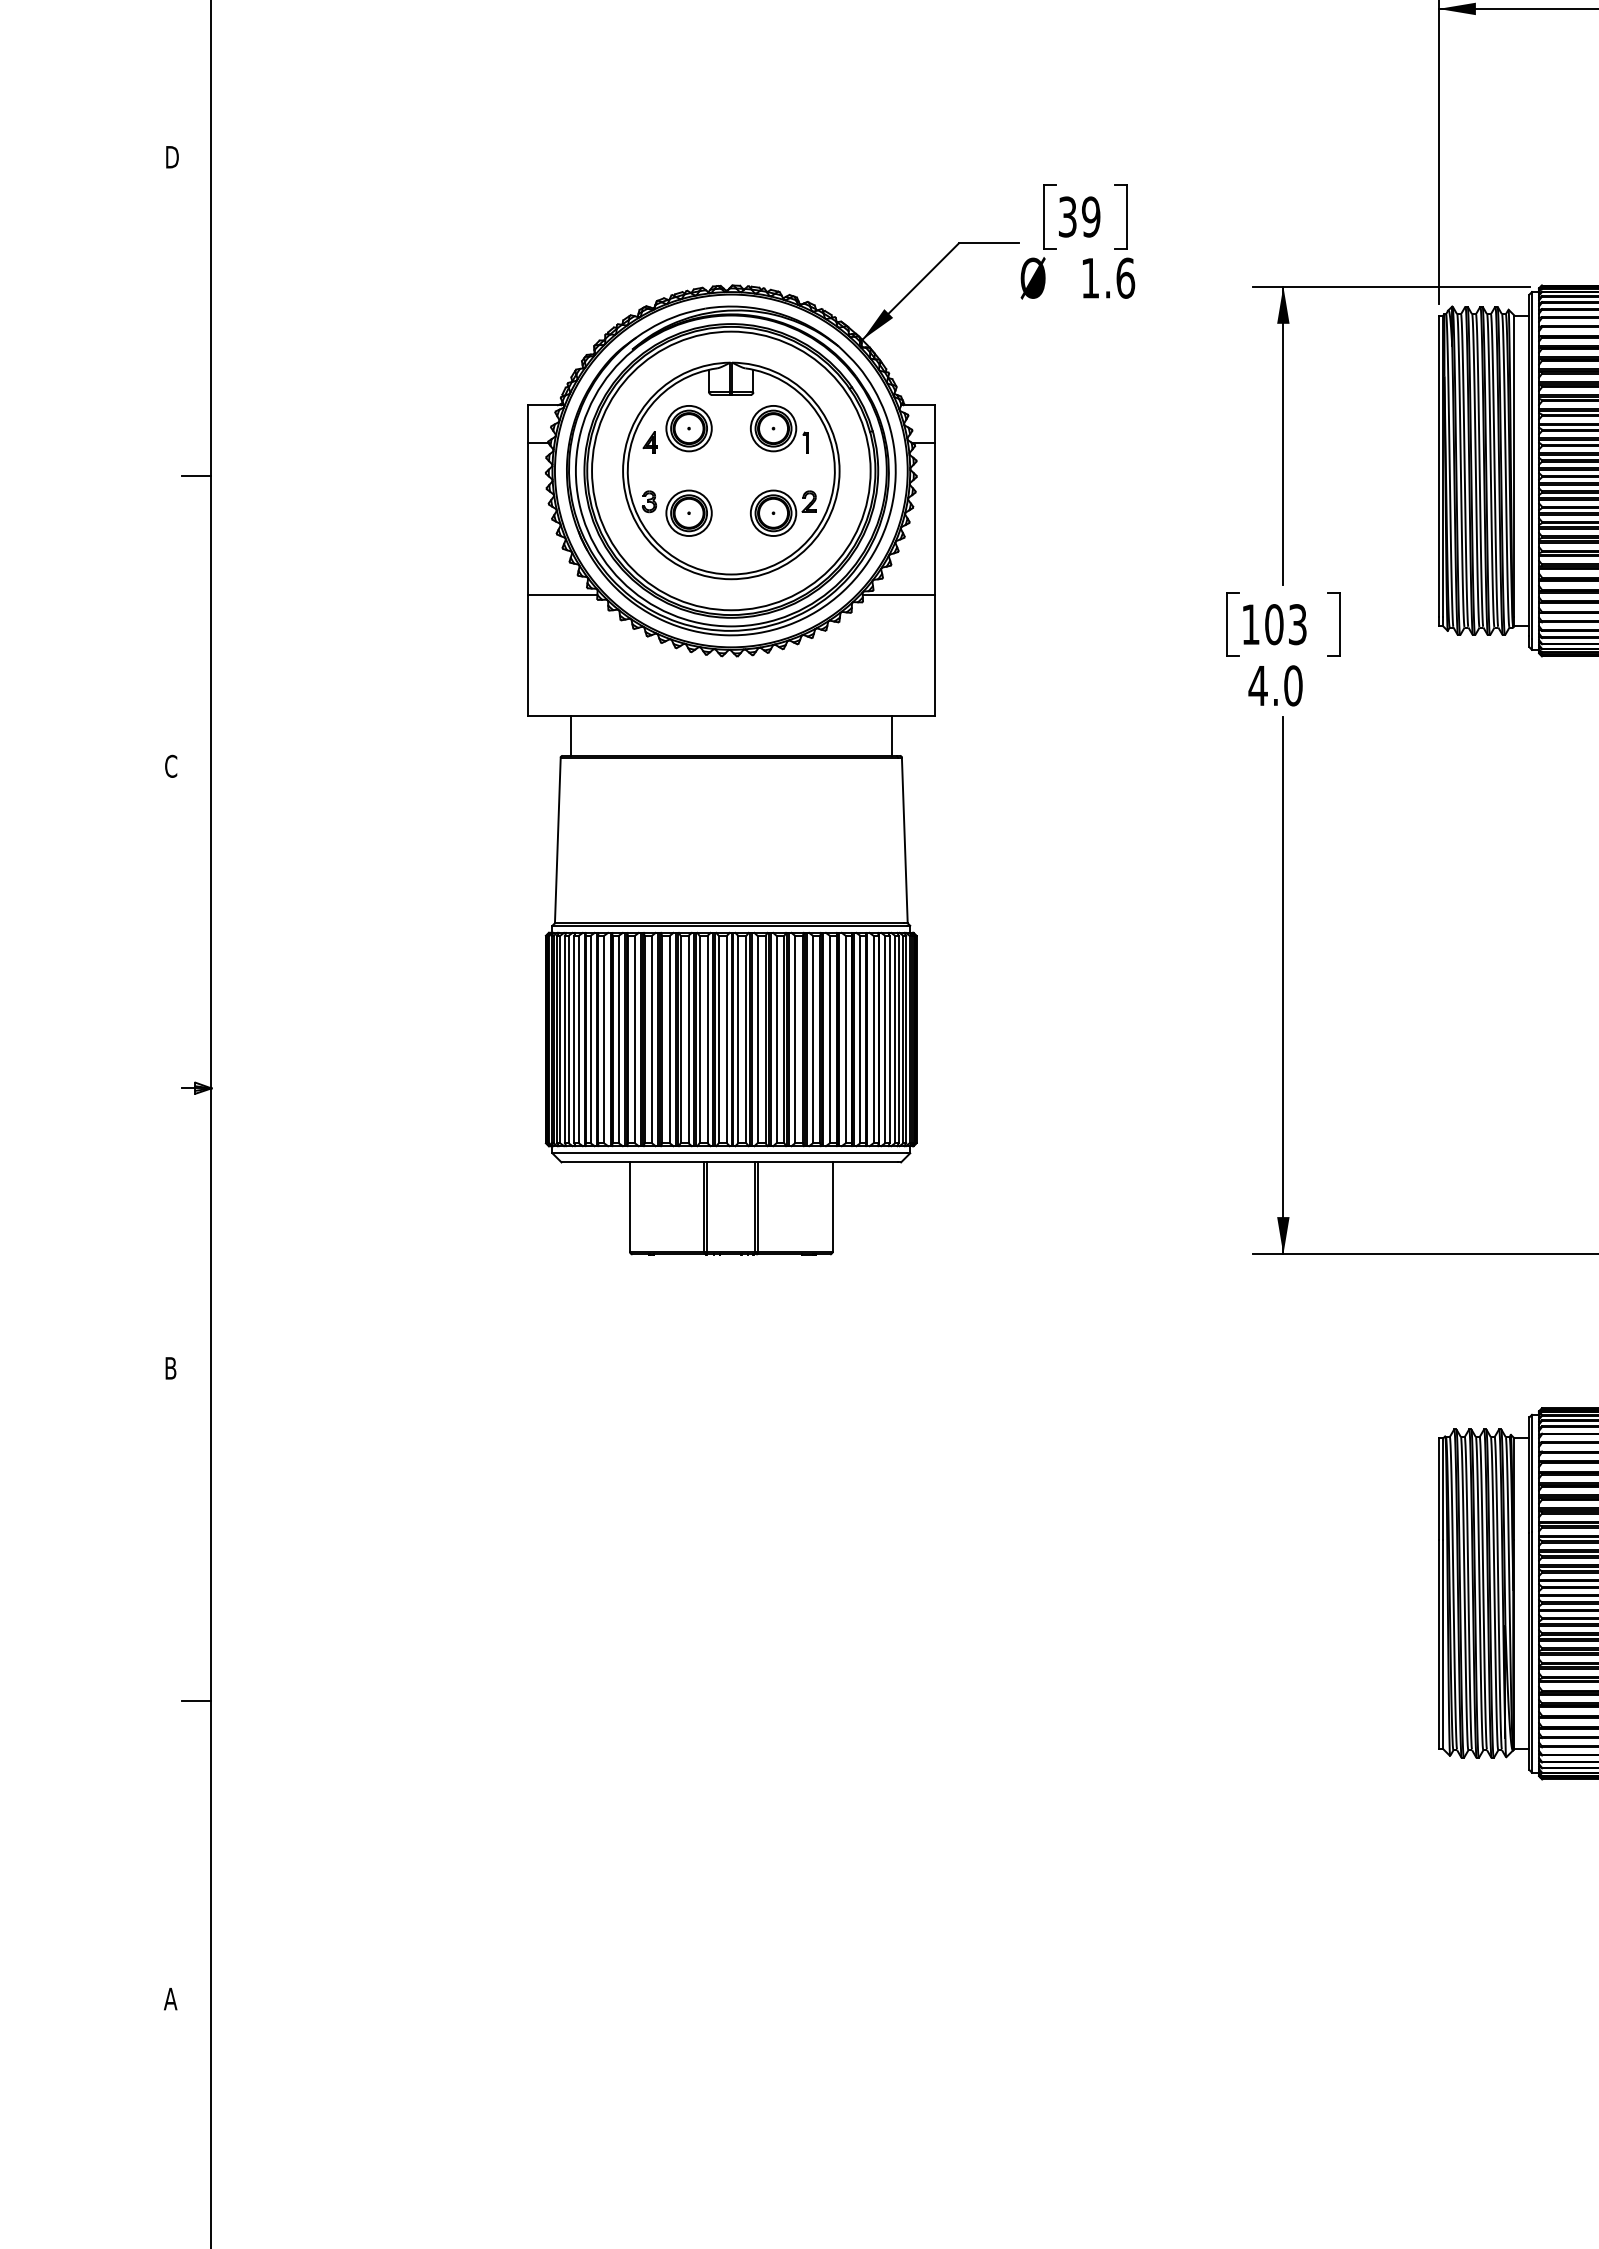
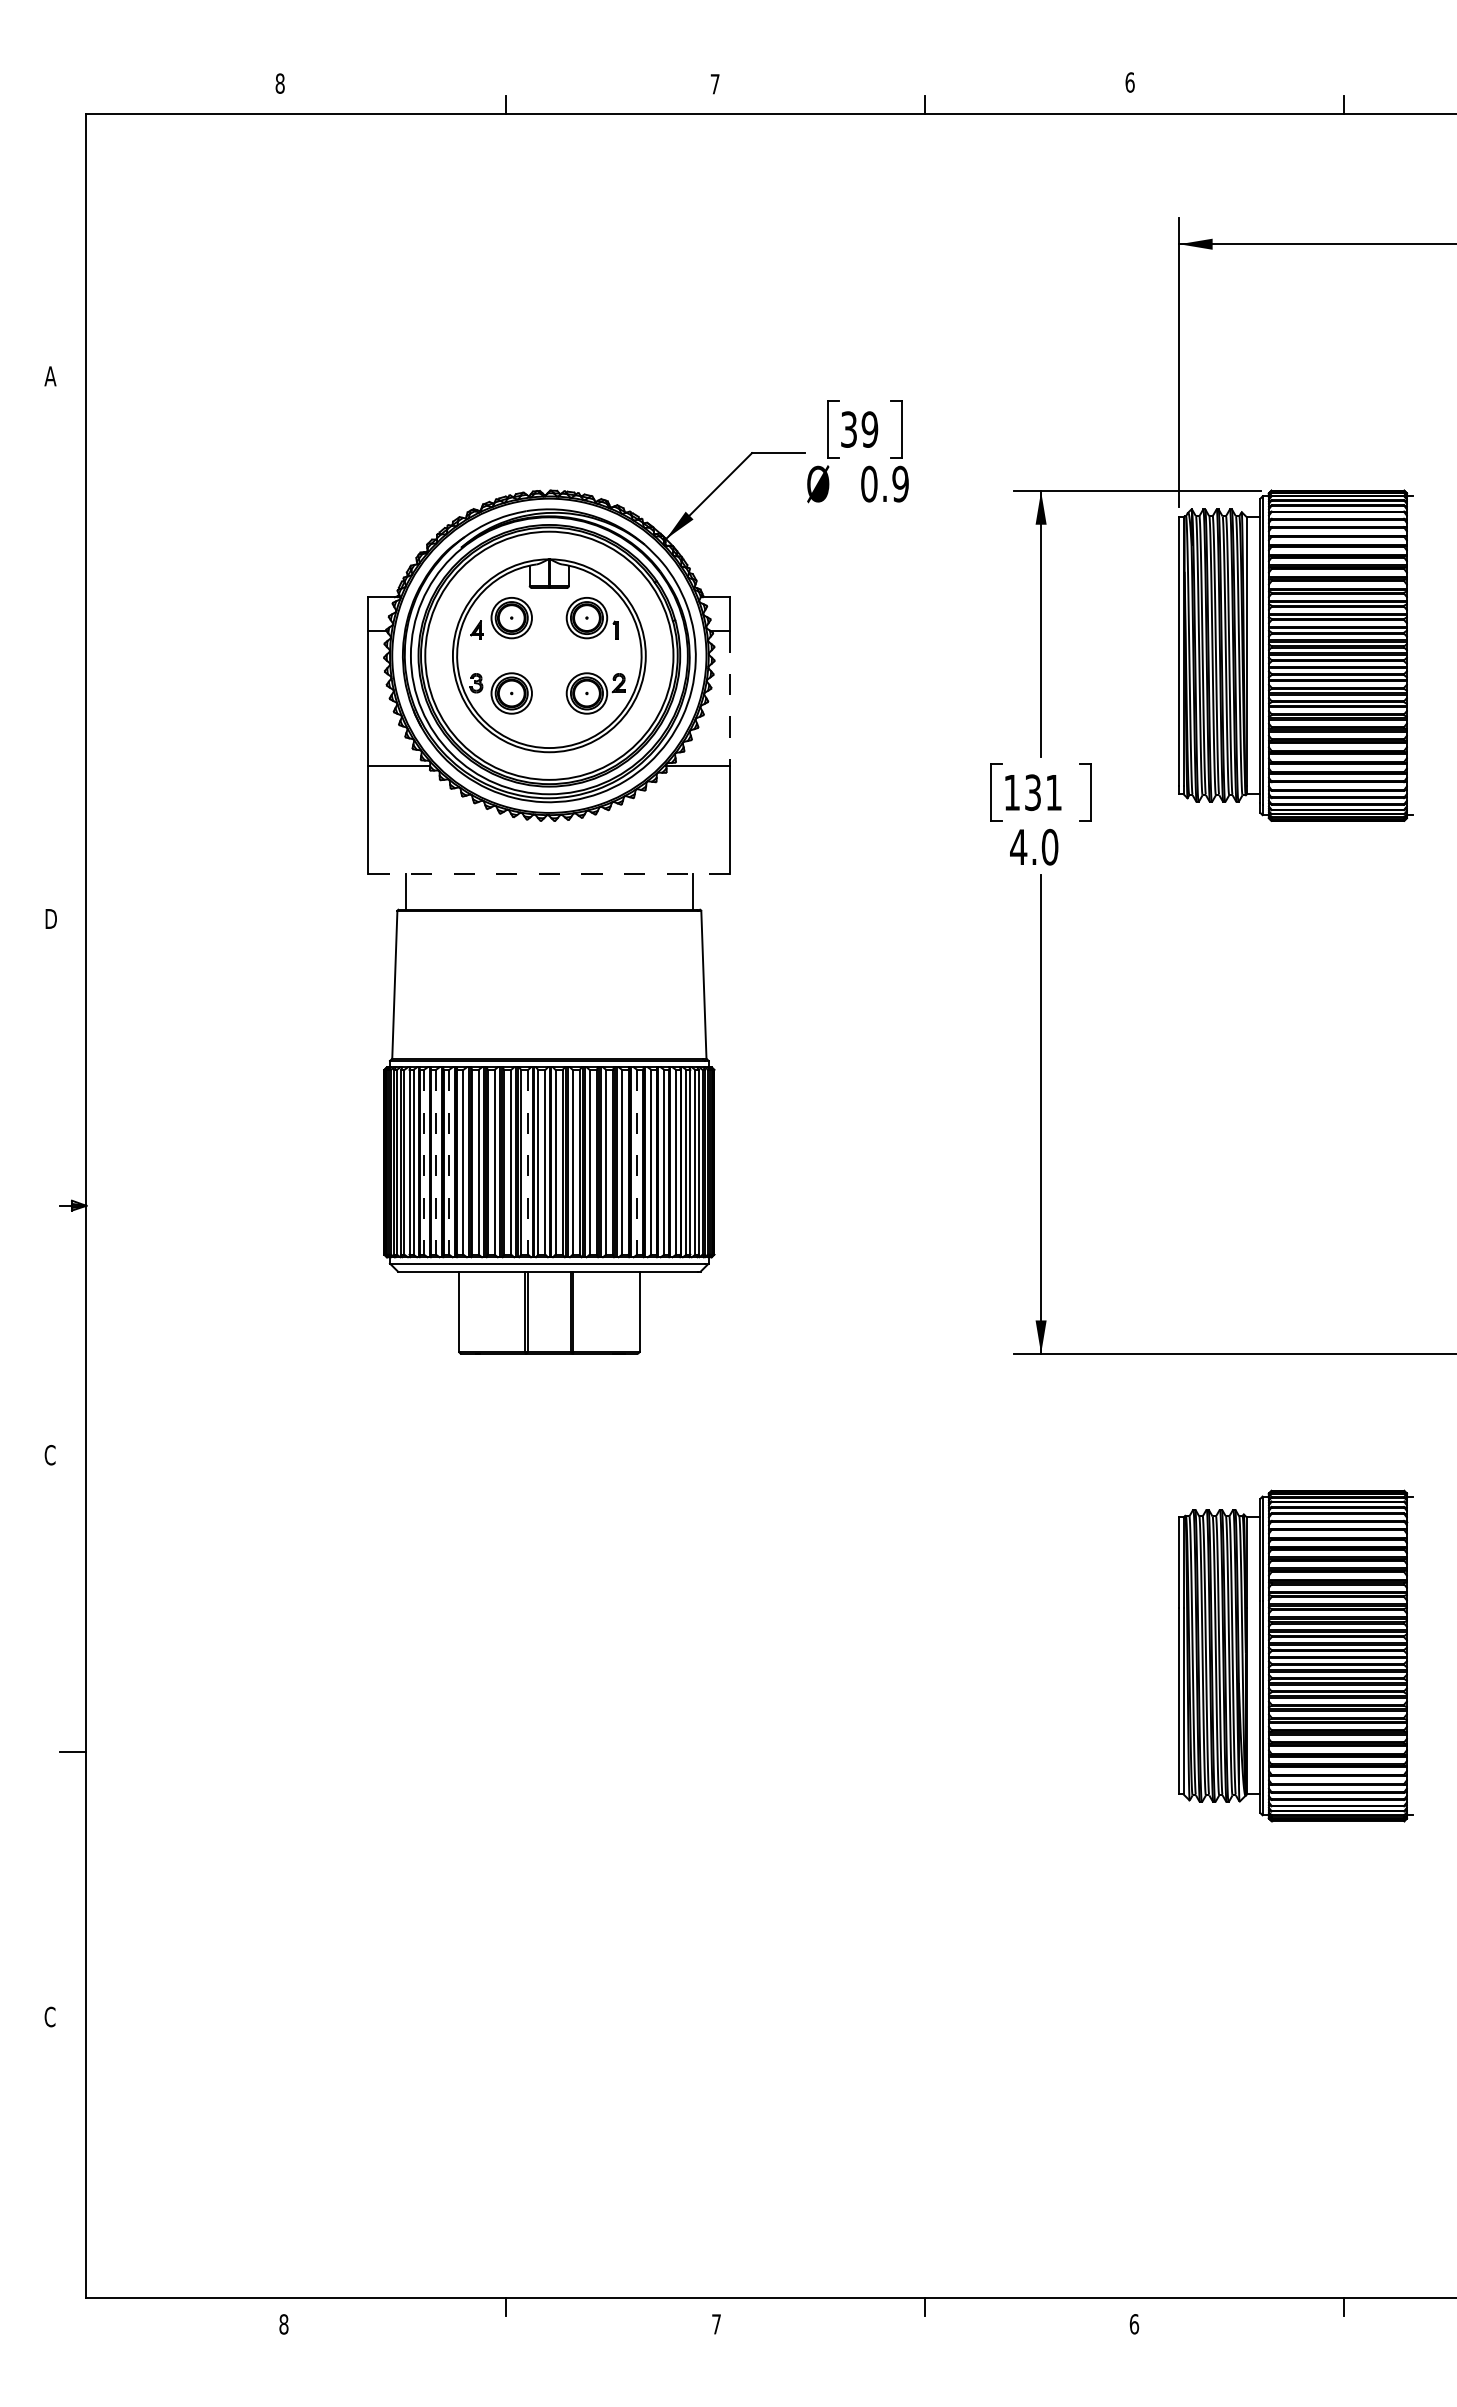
text: (171, 157) -> (50, 376), D -> A
text: (1108, 277) -> (885, 483), 1.6 -> 0.9
line: (195, 475) -> (72, 659), removed
line: (934, 520) -> (730, 699), solid -> dashed
text: (1284, 624) -> (1042, 792), 103 -> 131
line: (731, 716) -> (549, 874), solid -> dashed
text: (171, 765) -> (50, 918), C -> D
line: (591, 1039) -> (424, 1162), solid -> dashed
line: (604, 1039) -> (436, 1162), solid -> dashed
line: (619, 1039) -> (449, 1162), solid -> dashed
line: (707, 1039) -> (528, 1162), solid -> dashed
line: (830, 1039) -> (637, 1162), solid -> dashed
text: (170, 1368) -> (49, 1455), B -> C
text: (170, 1998) -> (49, 2016), A -> C

